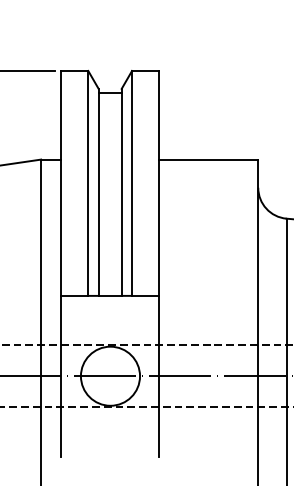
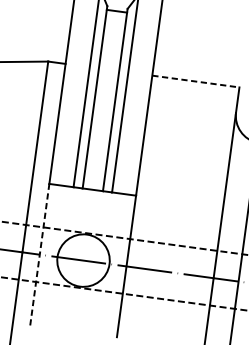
line: (209, 159) -> (196, 81), solid -> dashed
line: (60, 375) -> (39, 254), solid -> dashed

